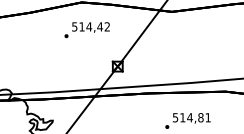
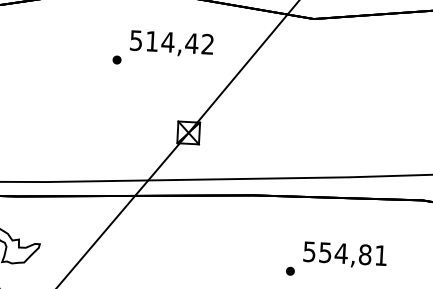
text: (86, 30) -> (161, 49), moved
text: (182, 117) -> (324, 252), 514,81 -> 554,81

